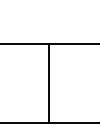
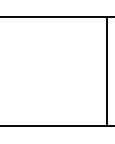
line: (48, 83) -> (106, 71), moved

